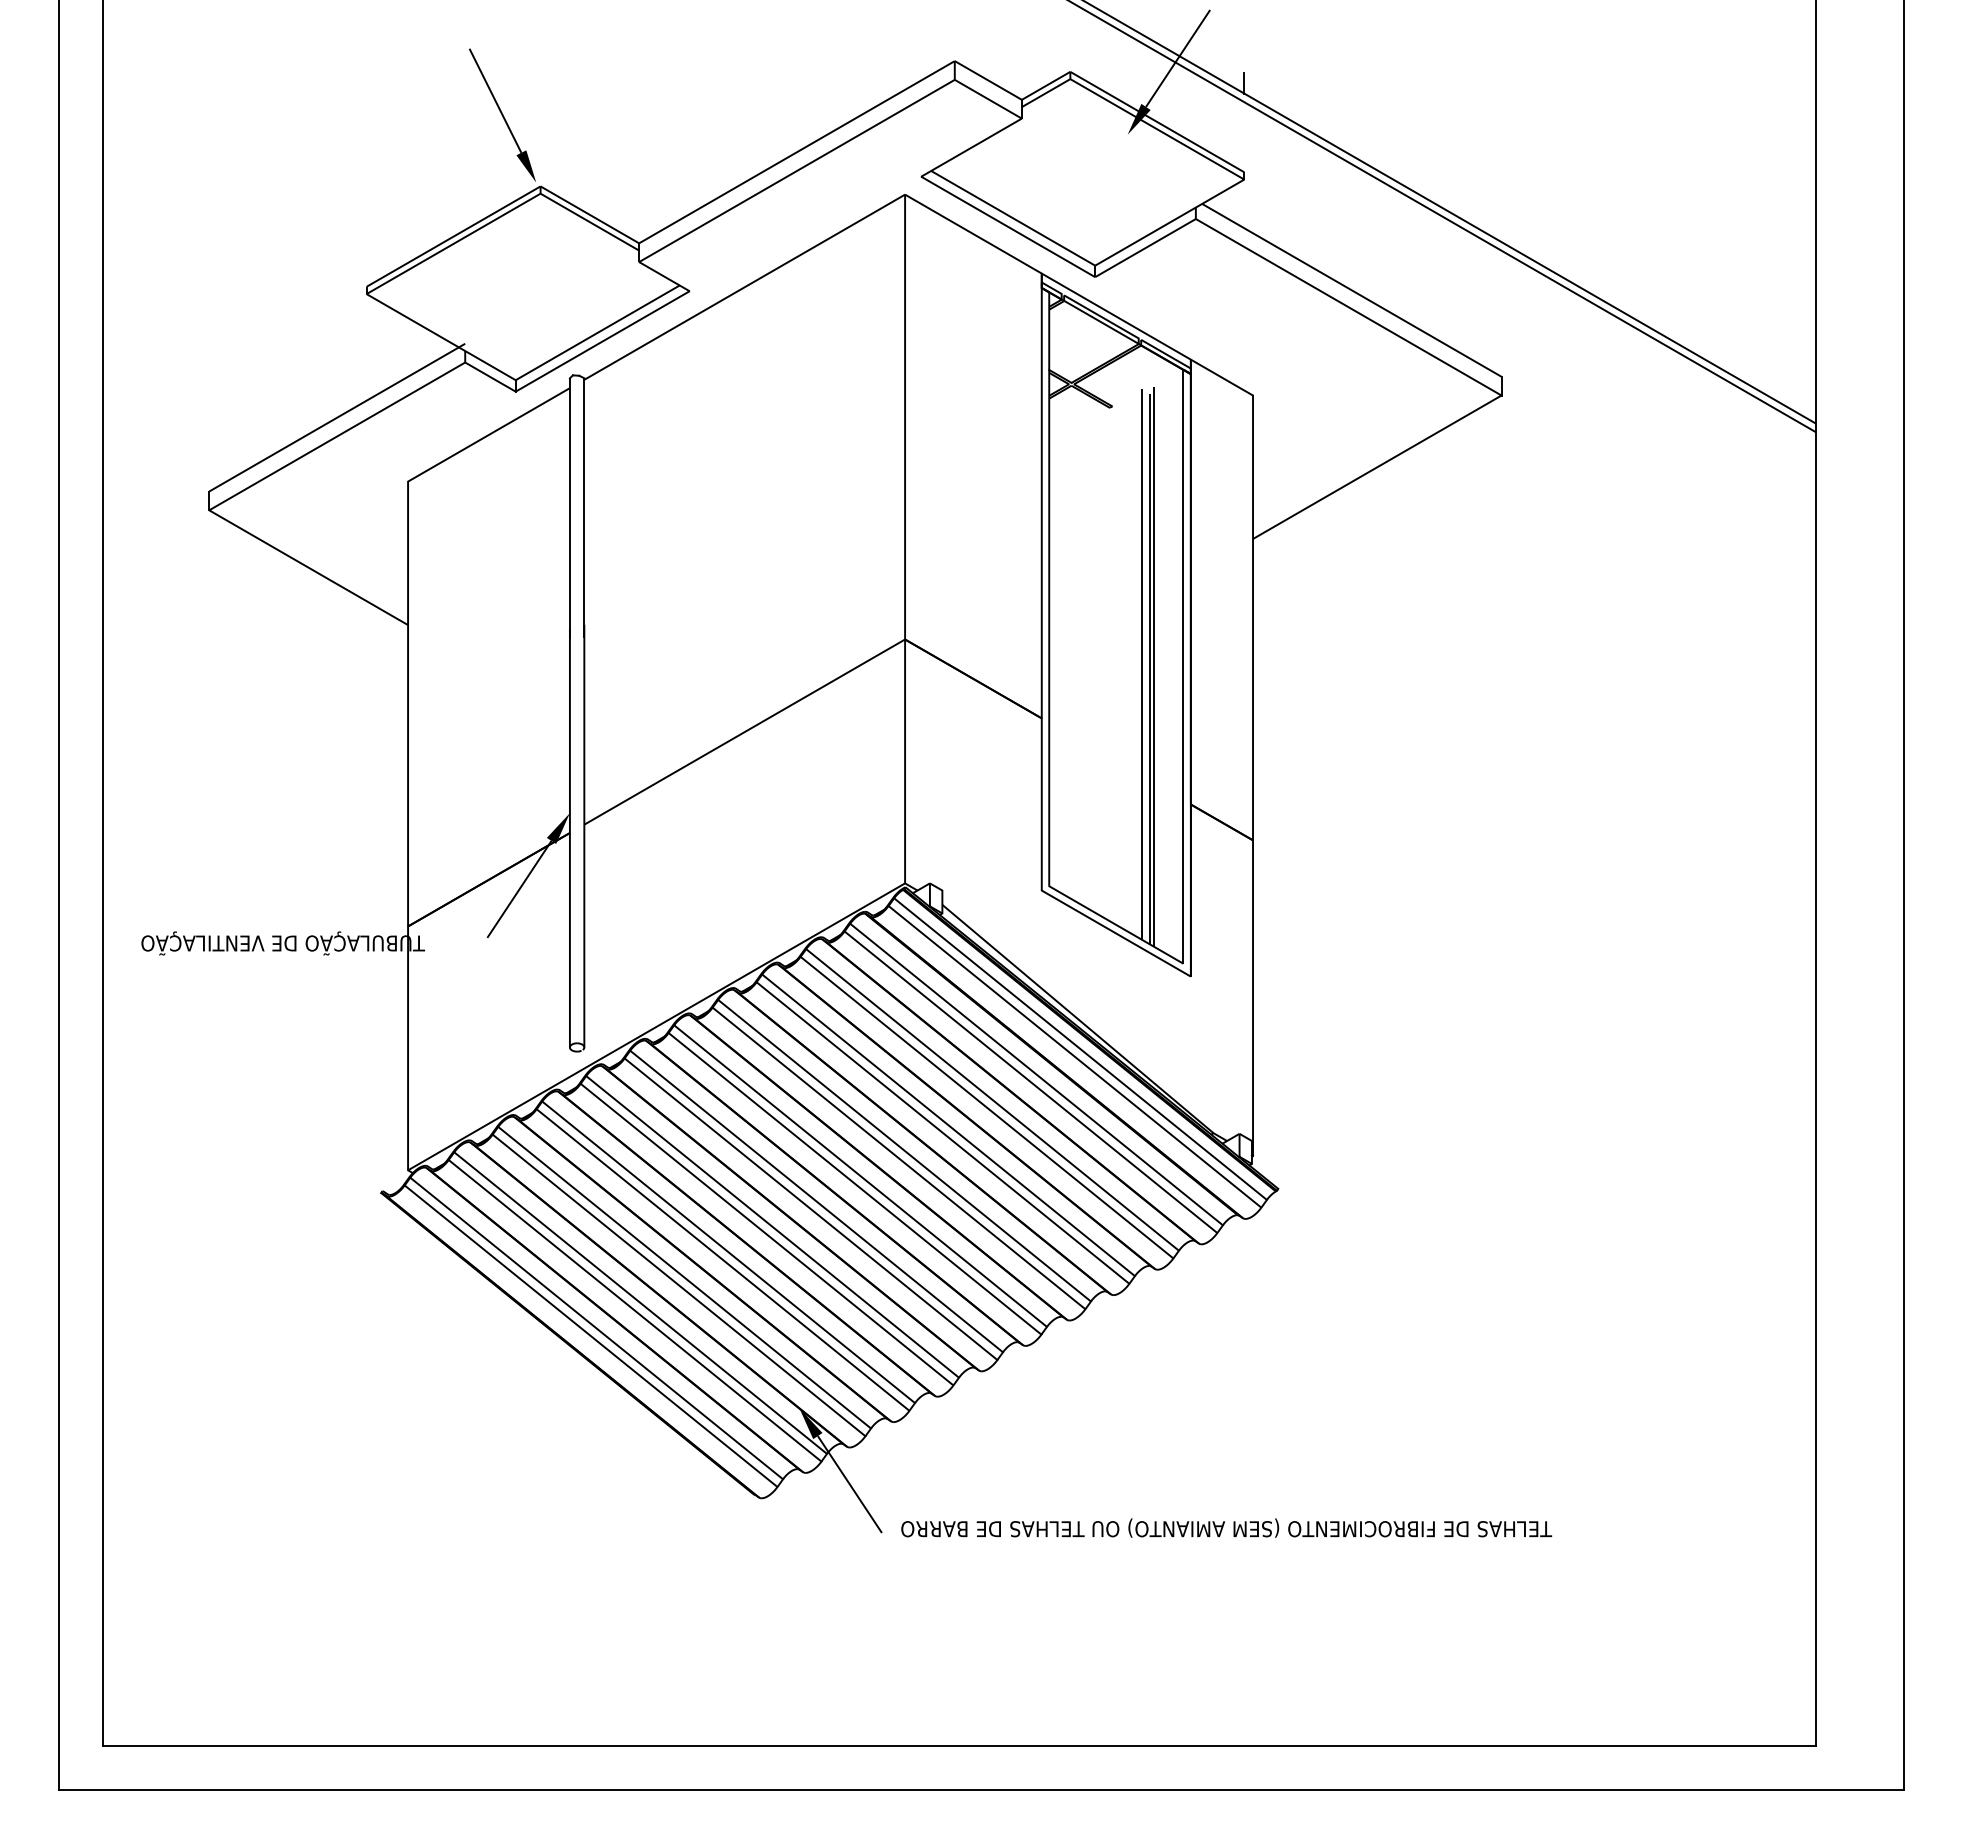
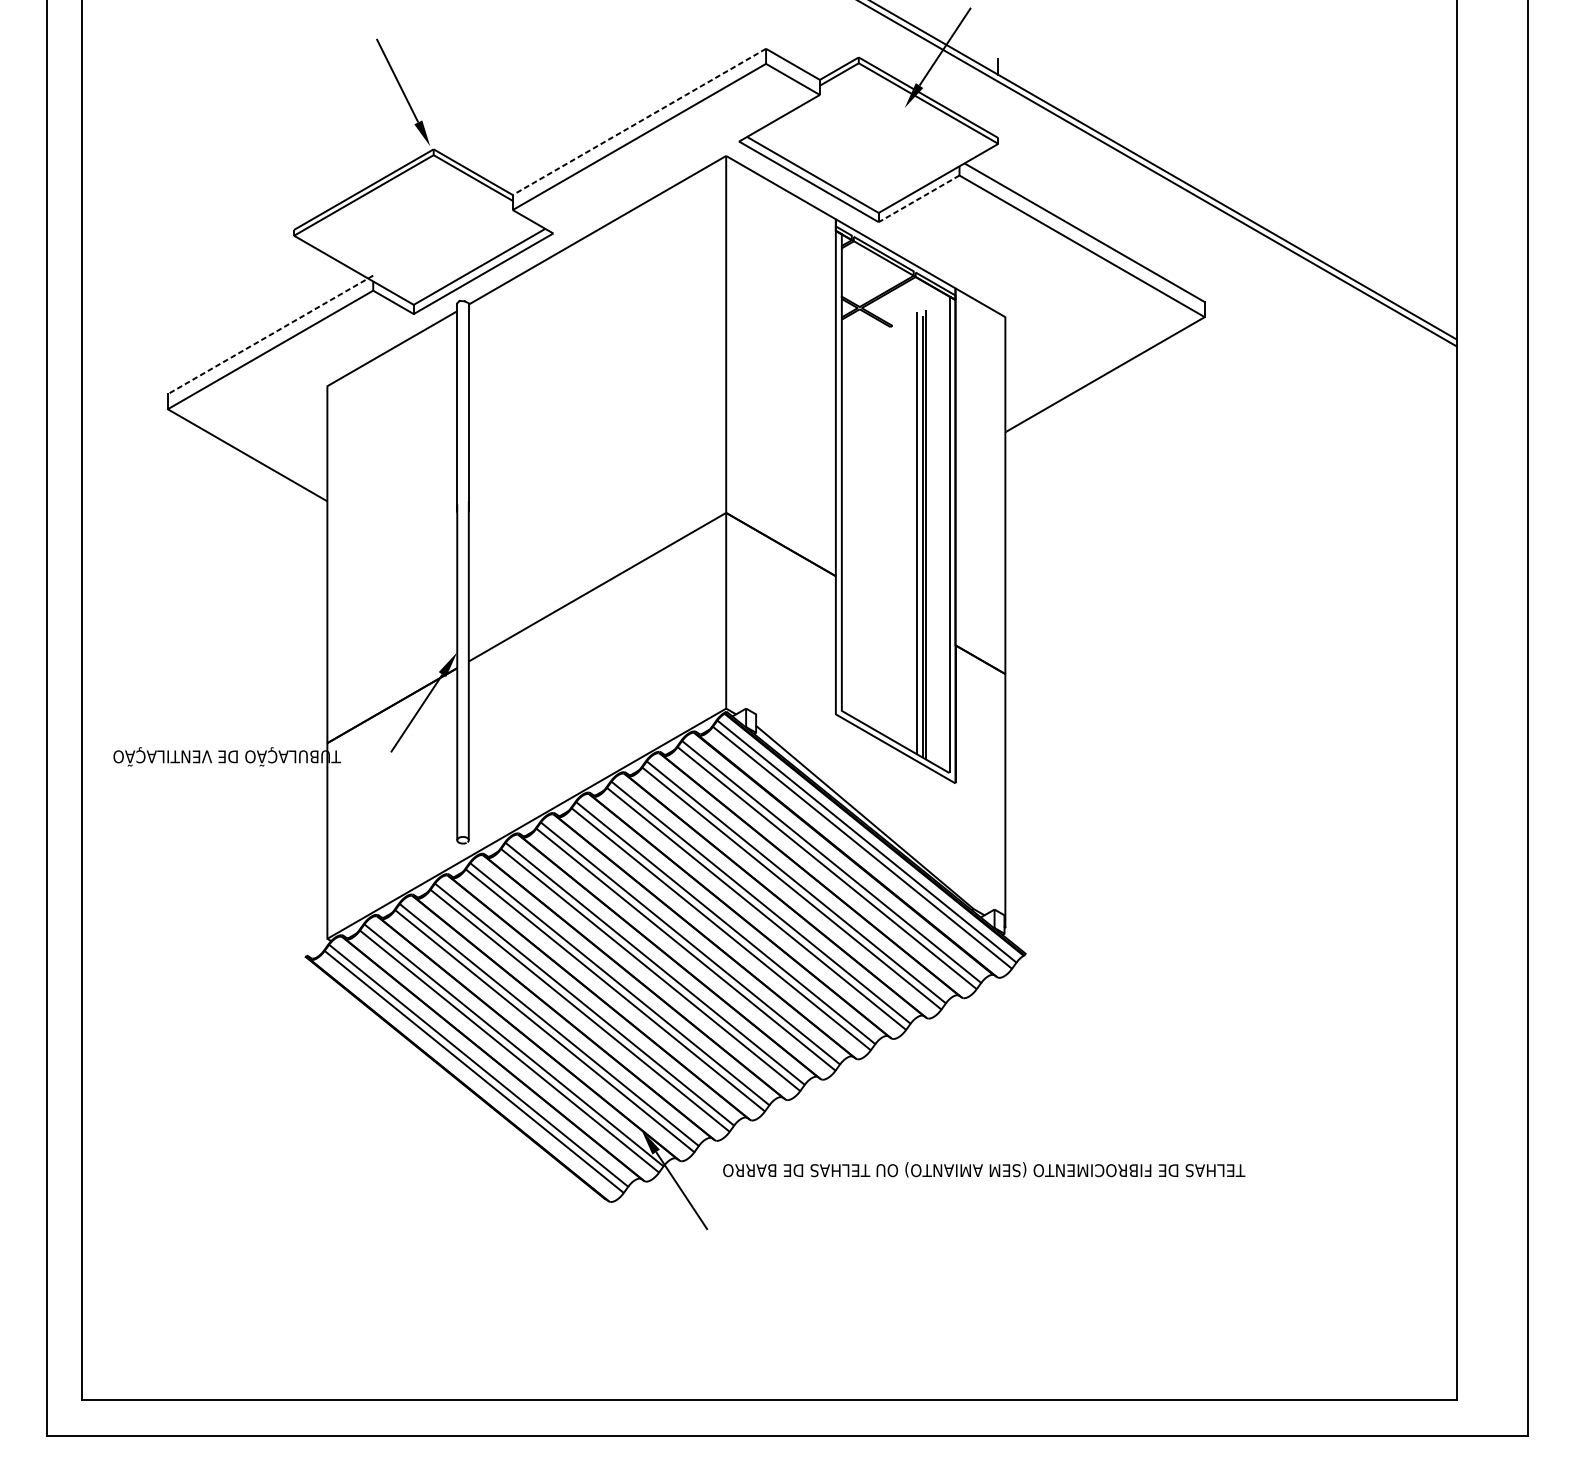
line: (797, 152) -> (639, 122), solid -> dashed
line: (1145, 248) -> (919, 199), solid -> dashed
line: (337, 417) -> (270, 334), solid -> dashed
text: (1226, 1527) -> (984, 1169), moved

